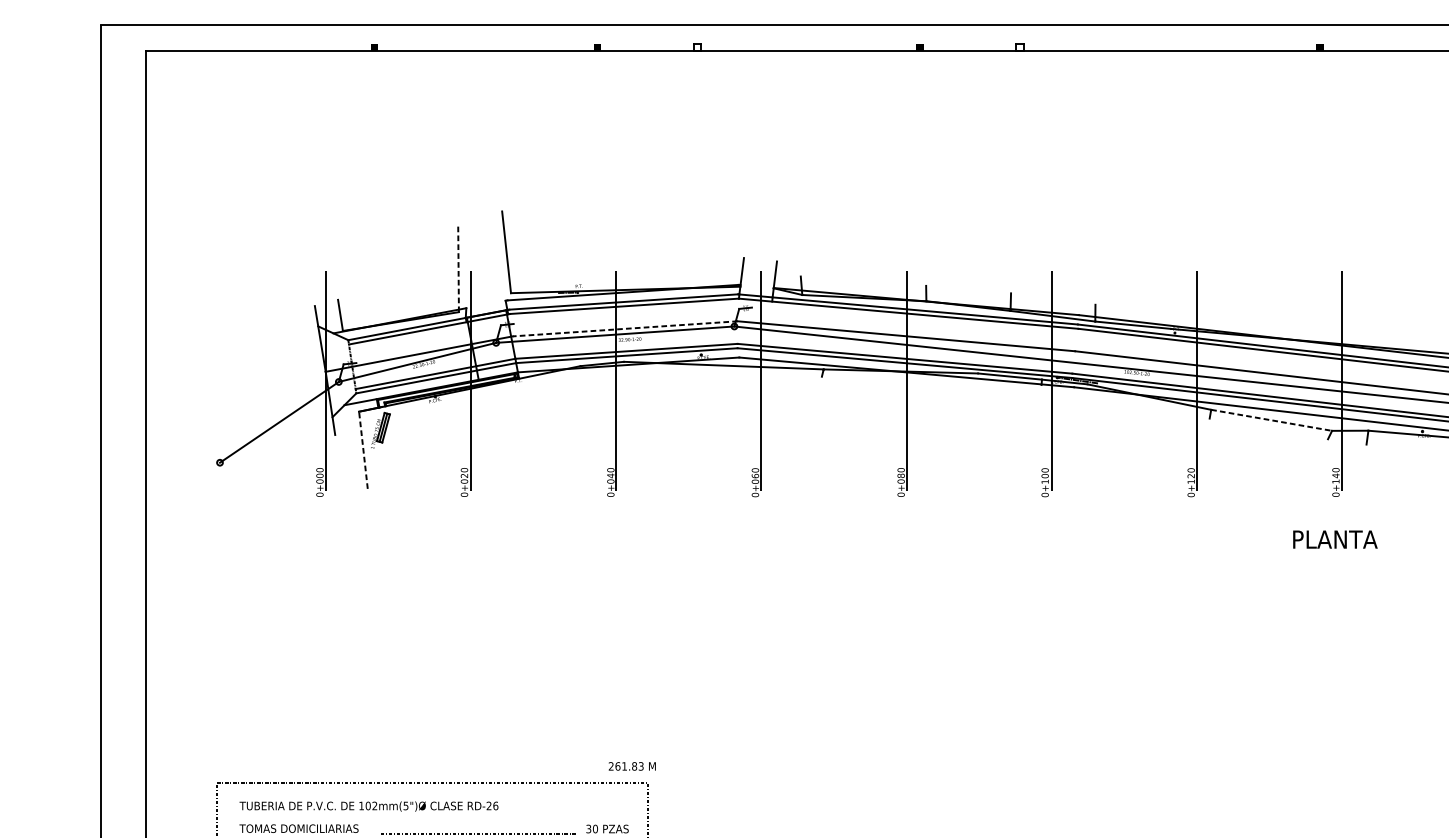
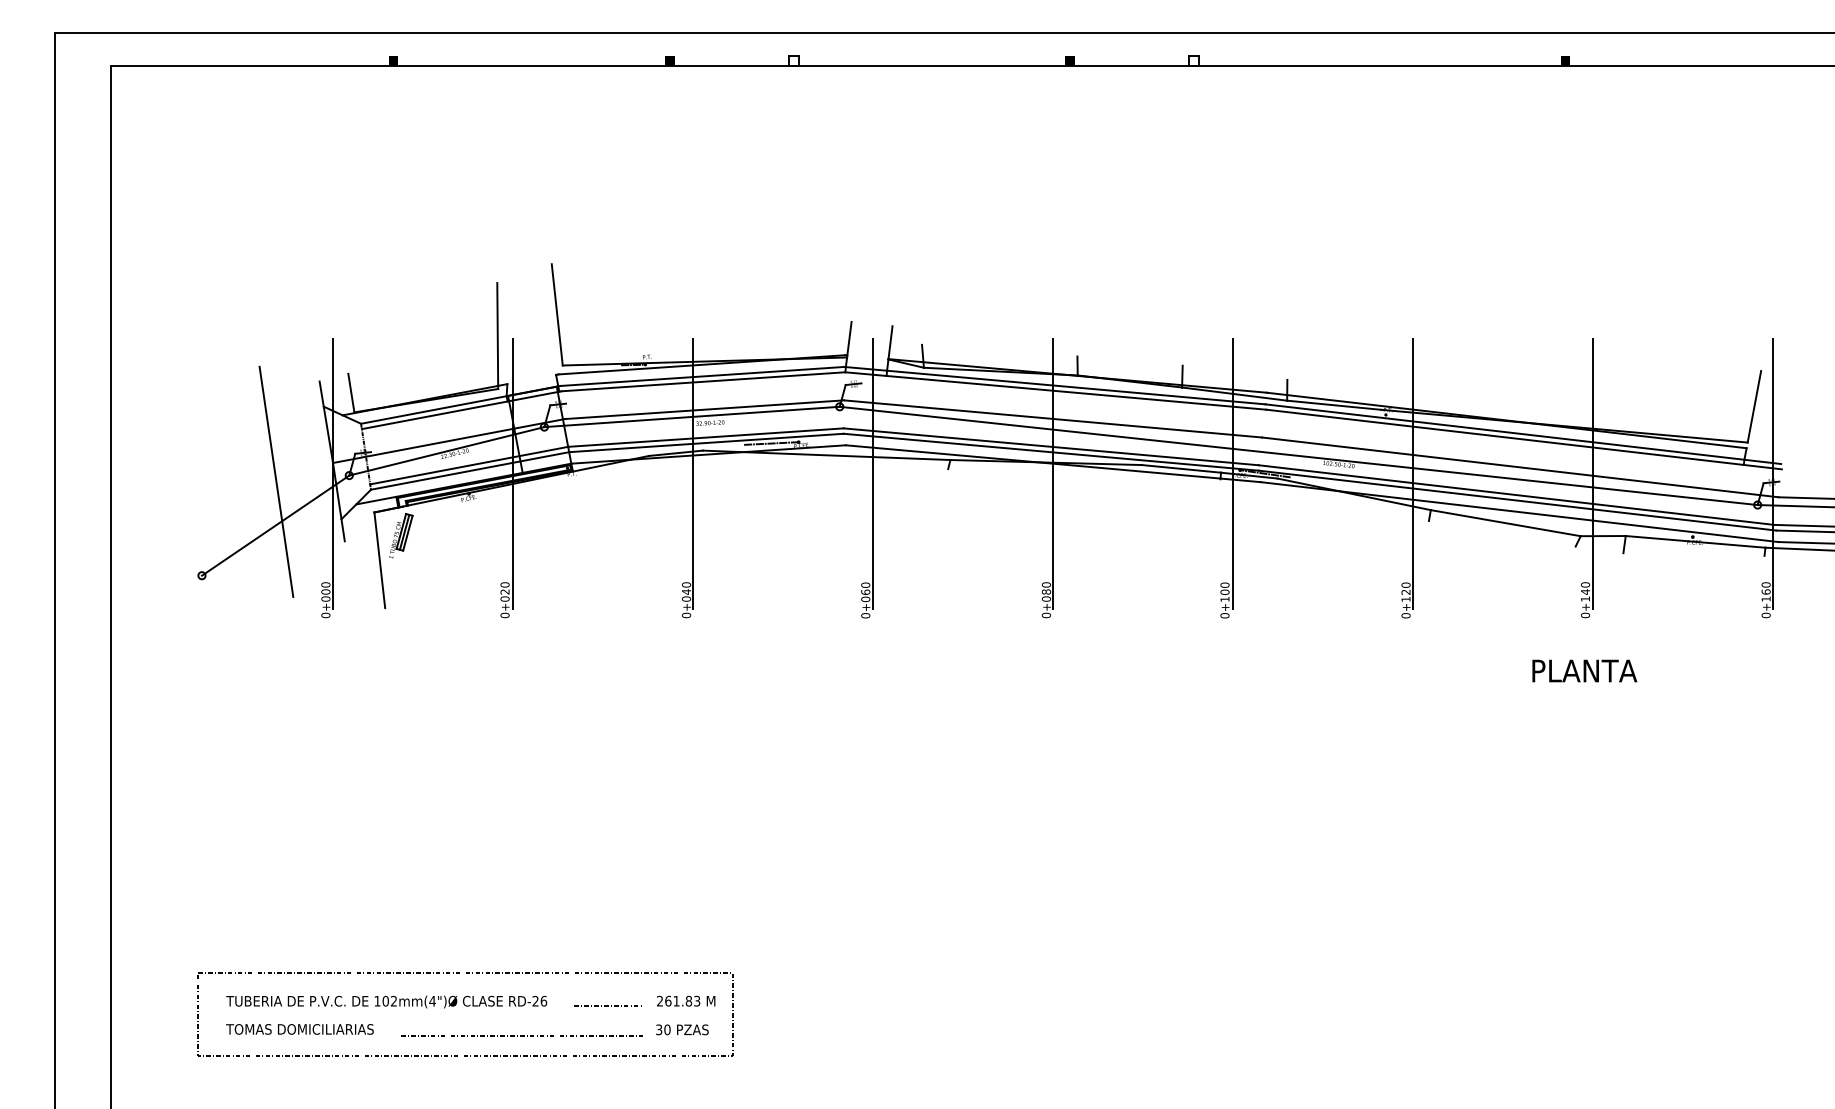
line: (458, 269) -> (497, 336), dashed -> solid
line: (625, 328) -> (704, 409), dashed -> solid
line: (679, 356) -> (771, 443), added
line: (280, 386) -> (276, 481), added
line: (1272, 420) -> (1506, 523), dashed -> solid
line: (363, 449) -> (379, 559), dashed -> solid
text: (632, 765) -> (686, 1000), moved
text: (405, 806) -> (432, 1001), 102mm(5")Ø -> 102mm(4")Ø
line: (547, 810) -> (608, 1006), added

